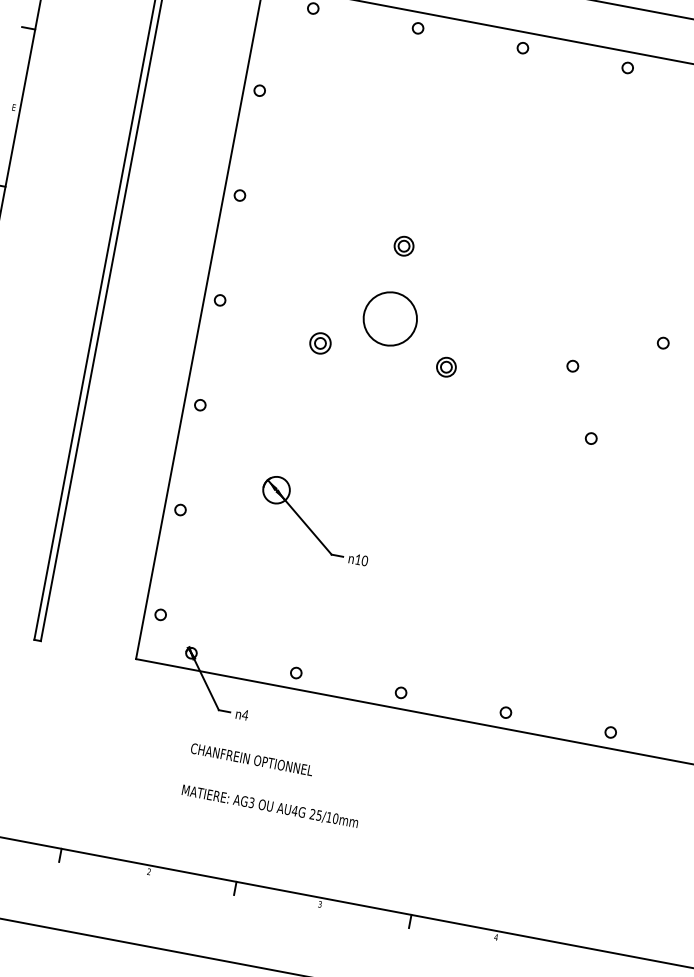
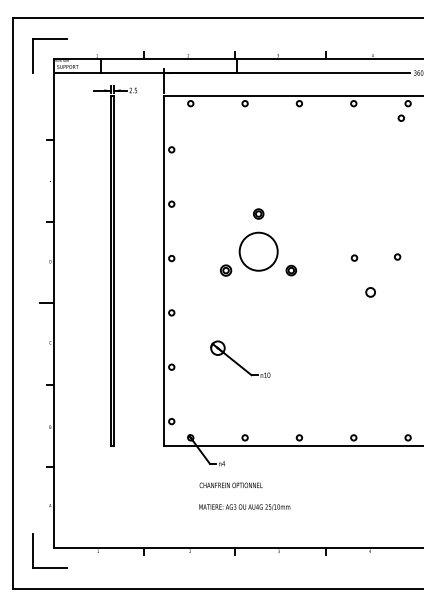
circle: (390, 318) -> (258, 251), size x1.4
circle: (663, 342) -> (397, 256), moved
circle: (591, 438) -> (370, 292), size x1.6

